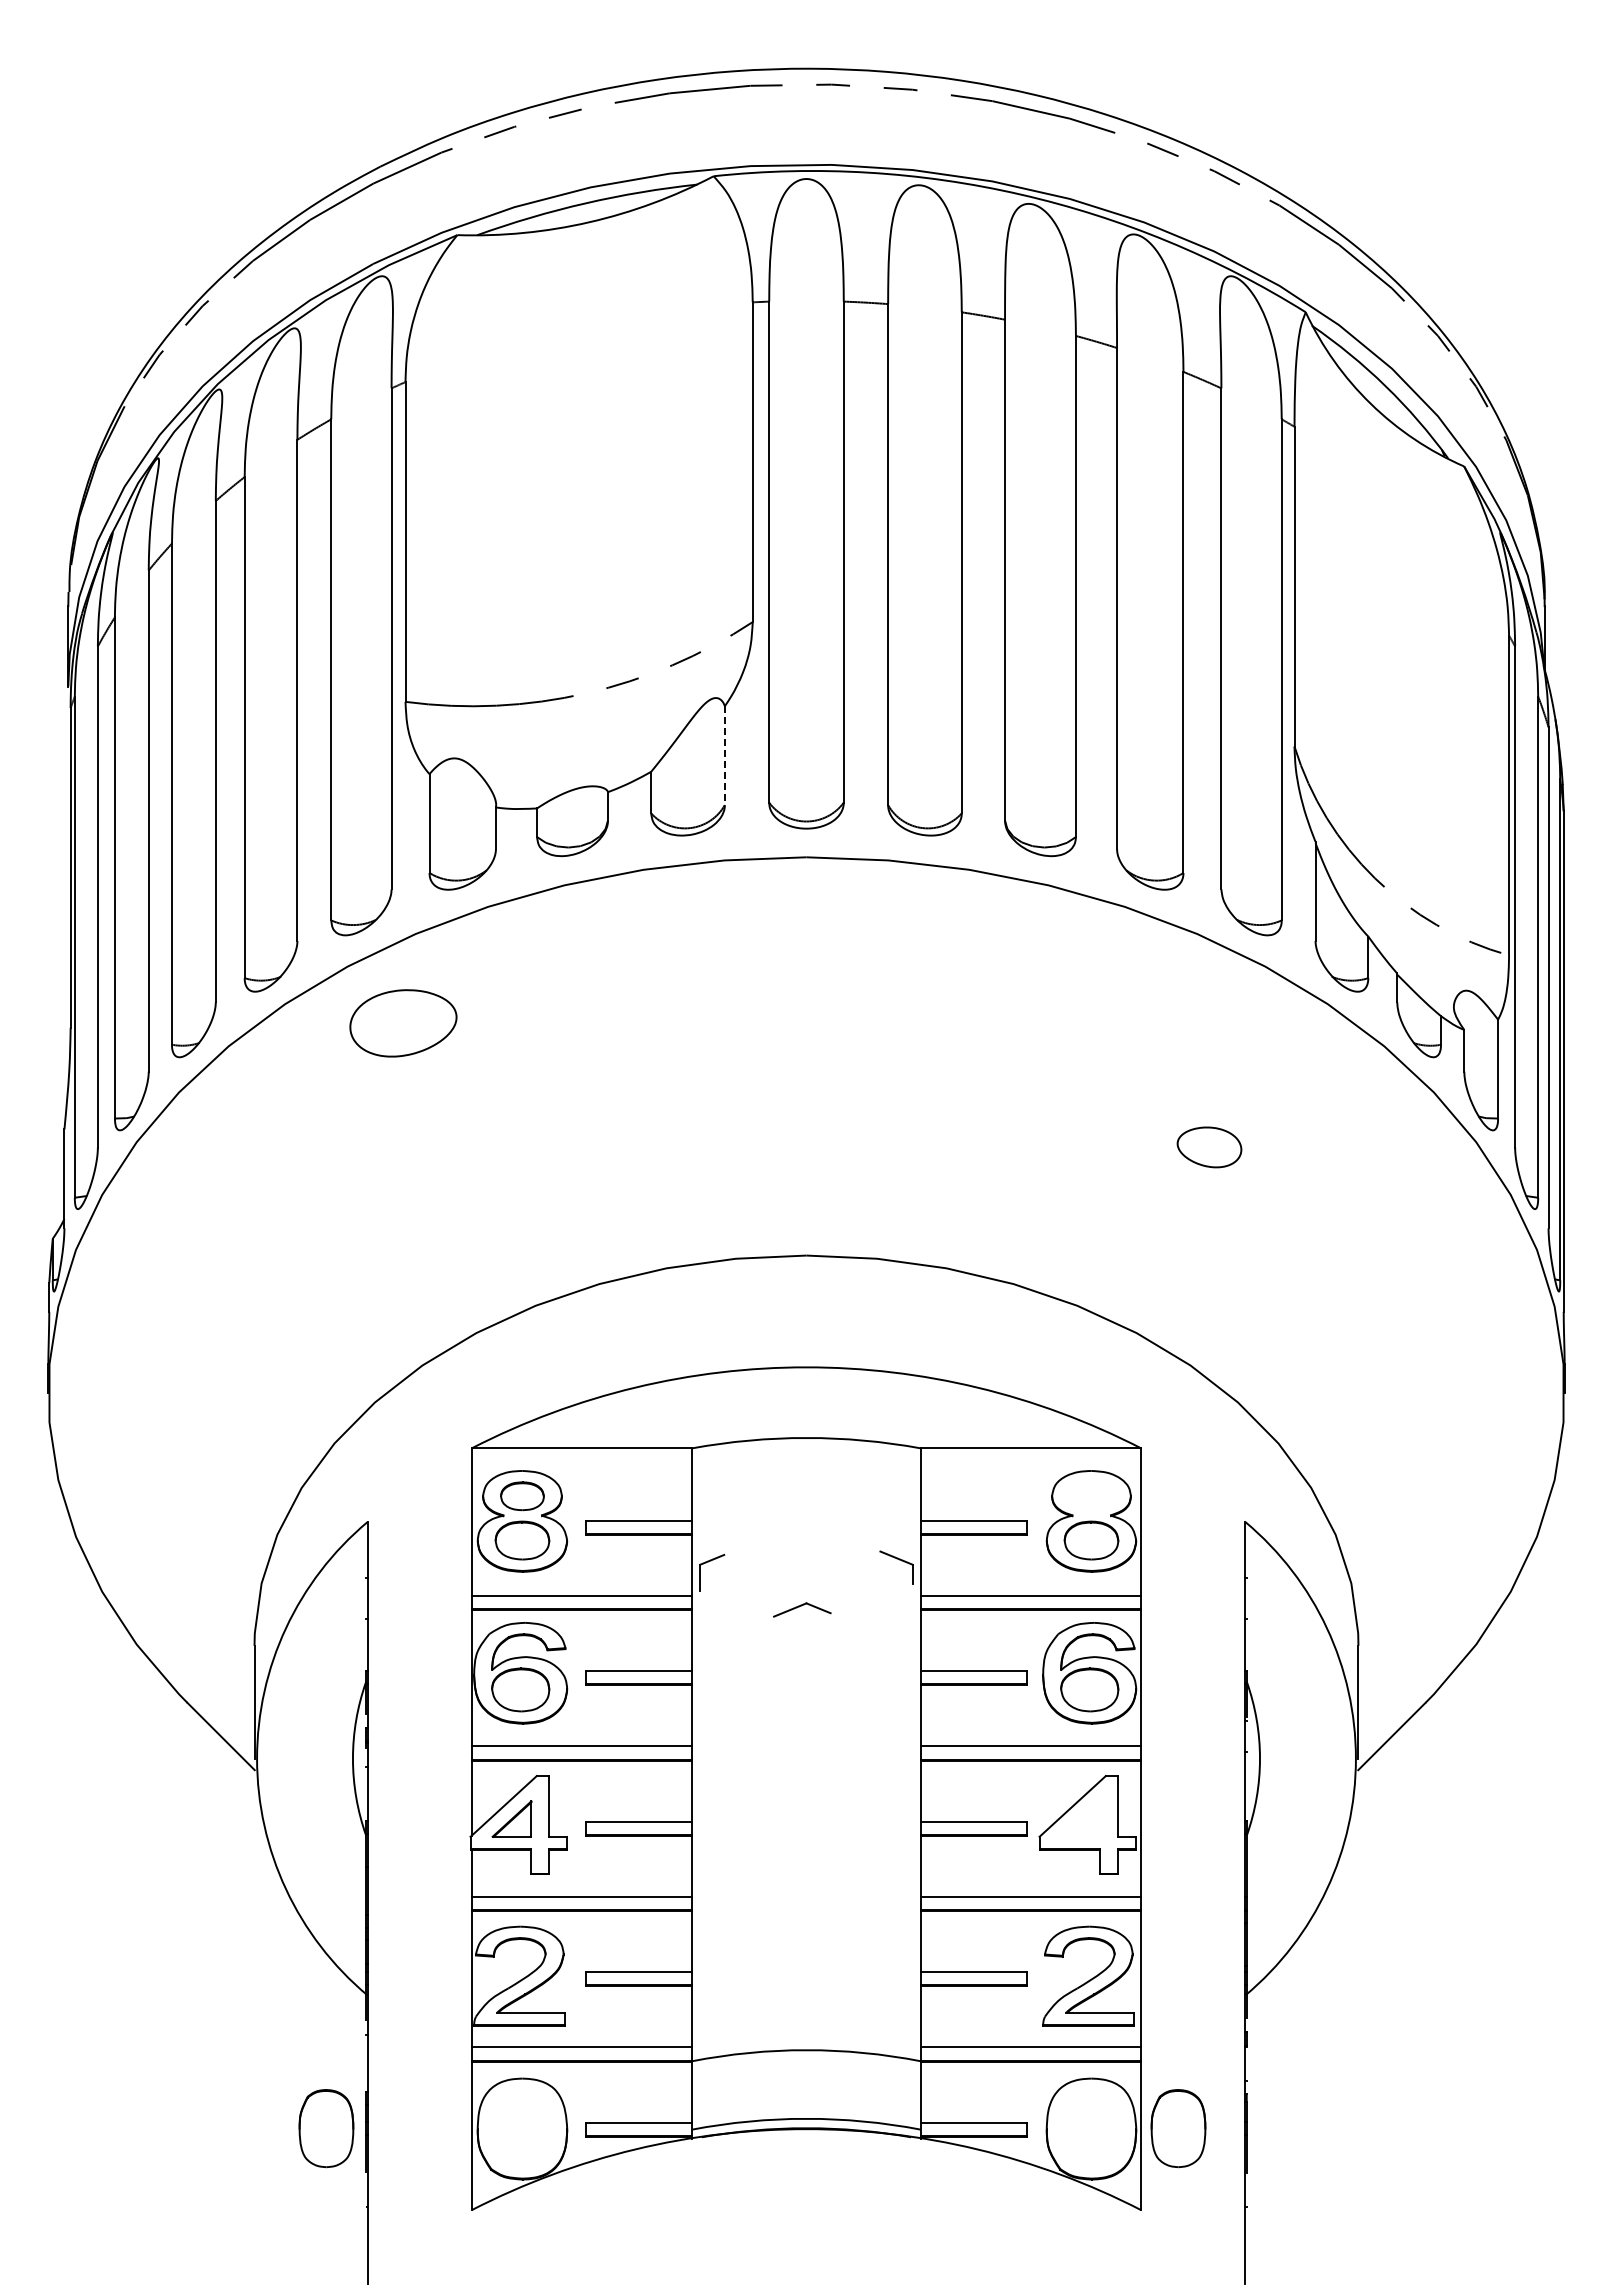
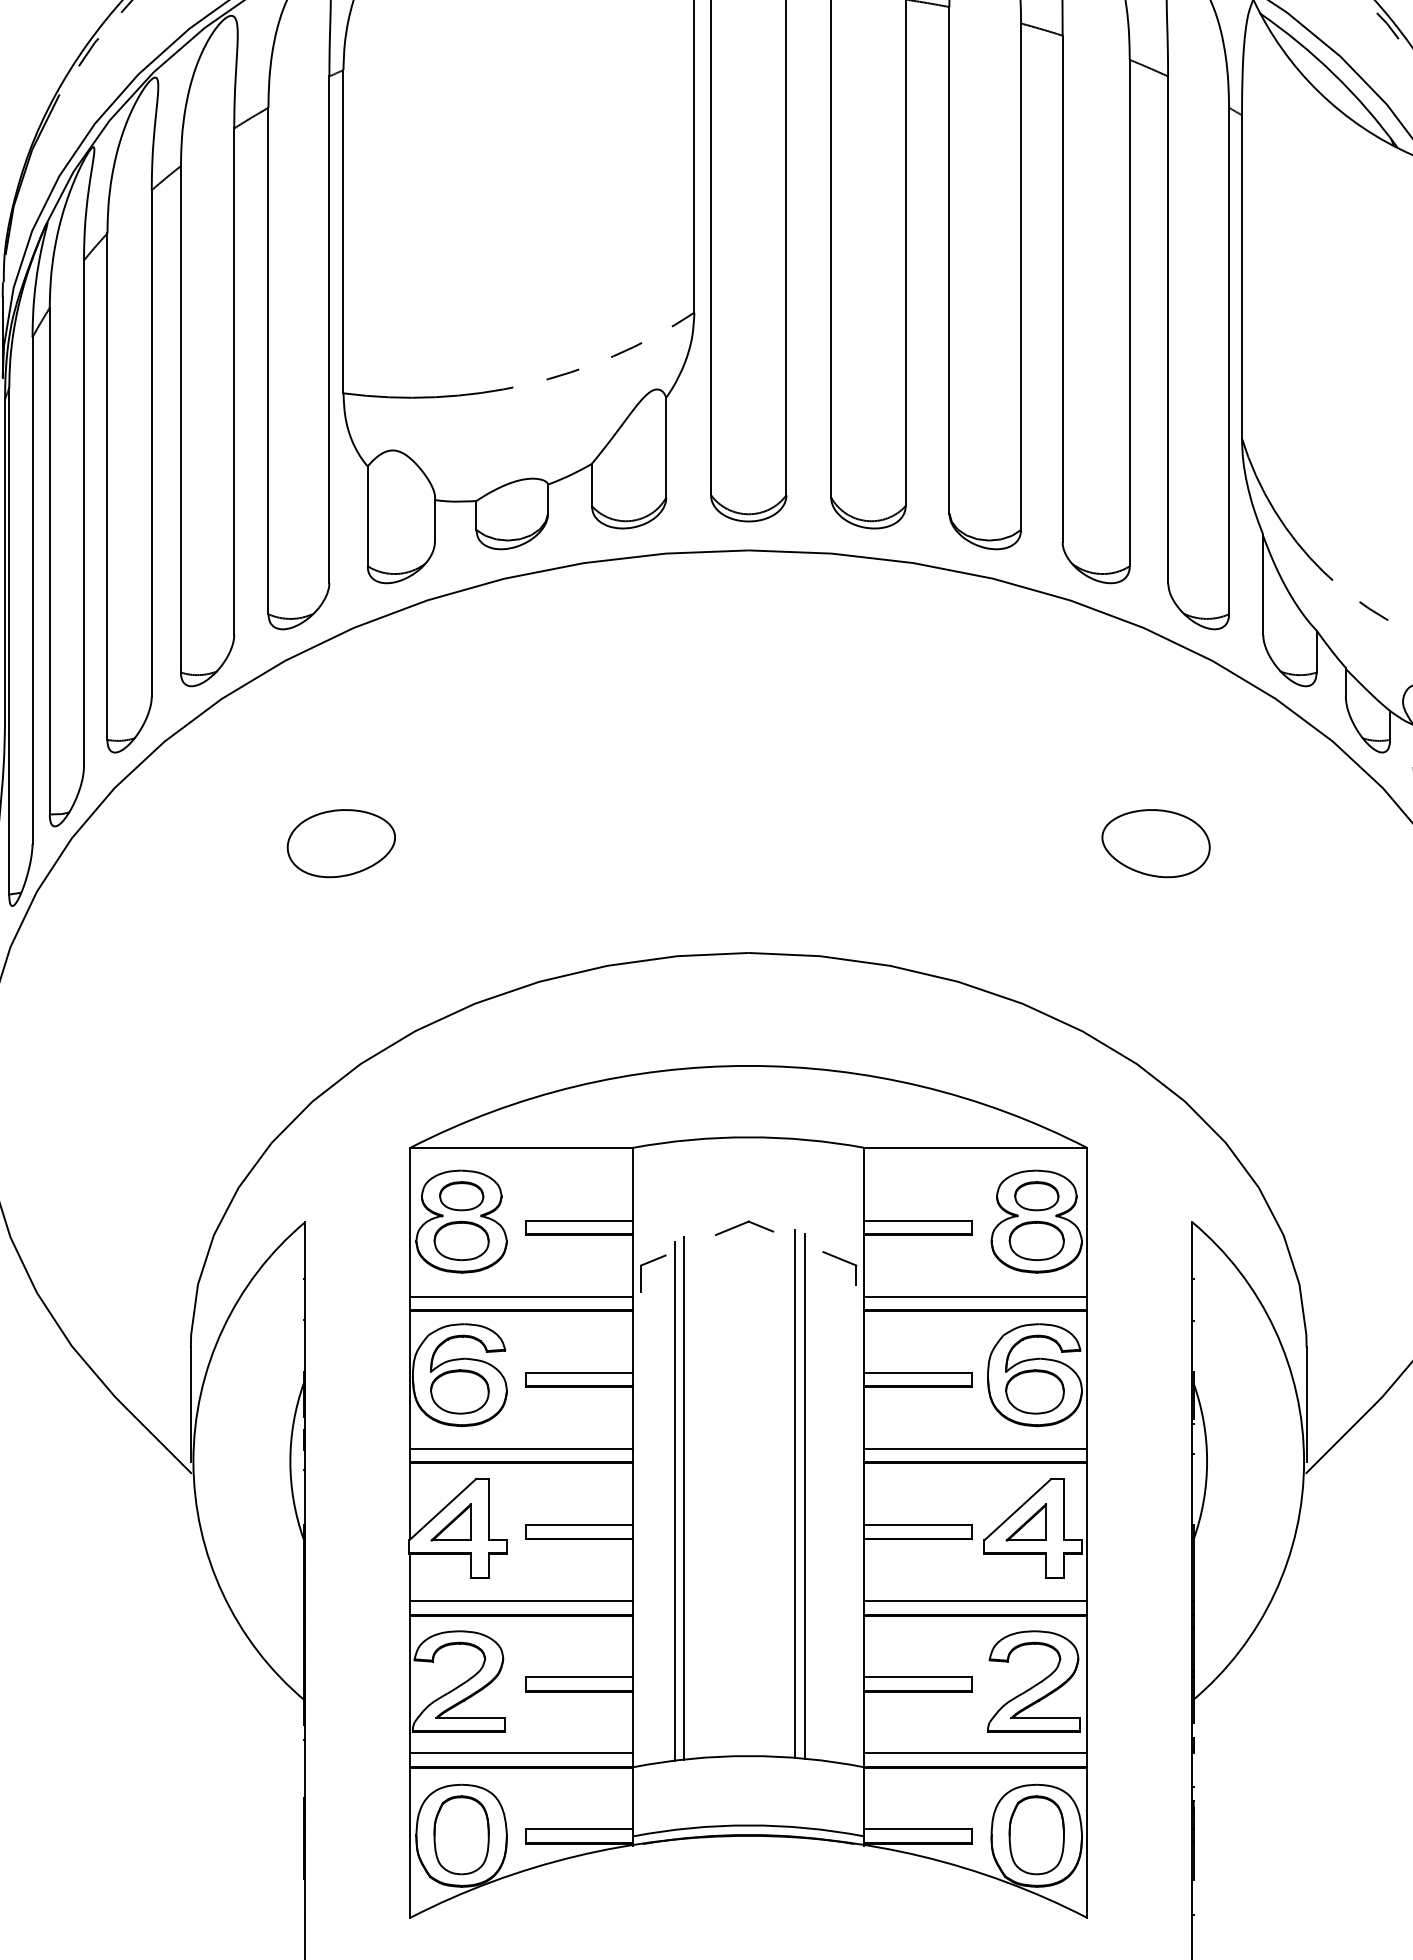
line: (724, 756) -> (665, 448), dashed -> solid
part: (403, 1023) -> (341, 843), moved
part: (1209, 1147) -> (1156, 843), size x1.67
part: (1091, 1496) -> (1036, 1196), added
part: (802, 1609) -> (744, 1227), moved
line: (851, 1790) -> (794, 1493), added
line: (862, 1792) -> (805, 1495), added
line: (742, 1794) -> (684, 1497), added
line: (733, 1797) -> (674, 1500), added
part: (1080, 1818) -> (1025, 1521), added
part: (326, 2128) -> (461, 1835), moved
part: (1178, 2128) -> (1036, 1835), moved

